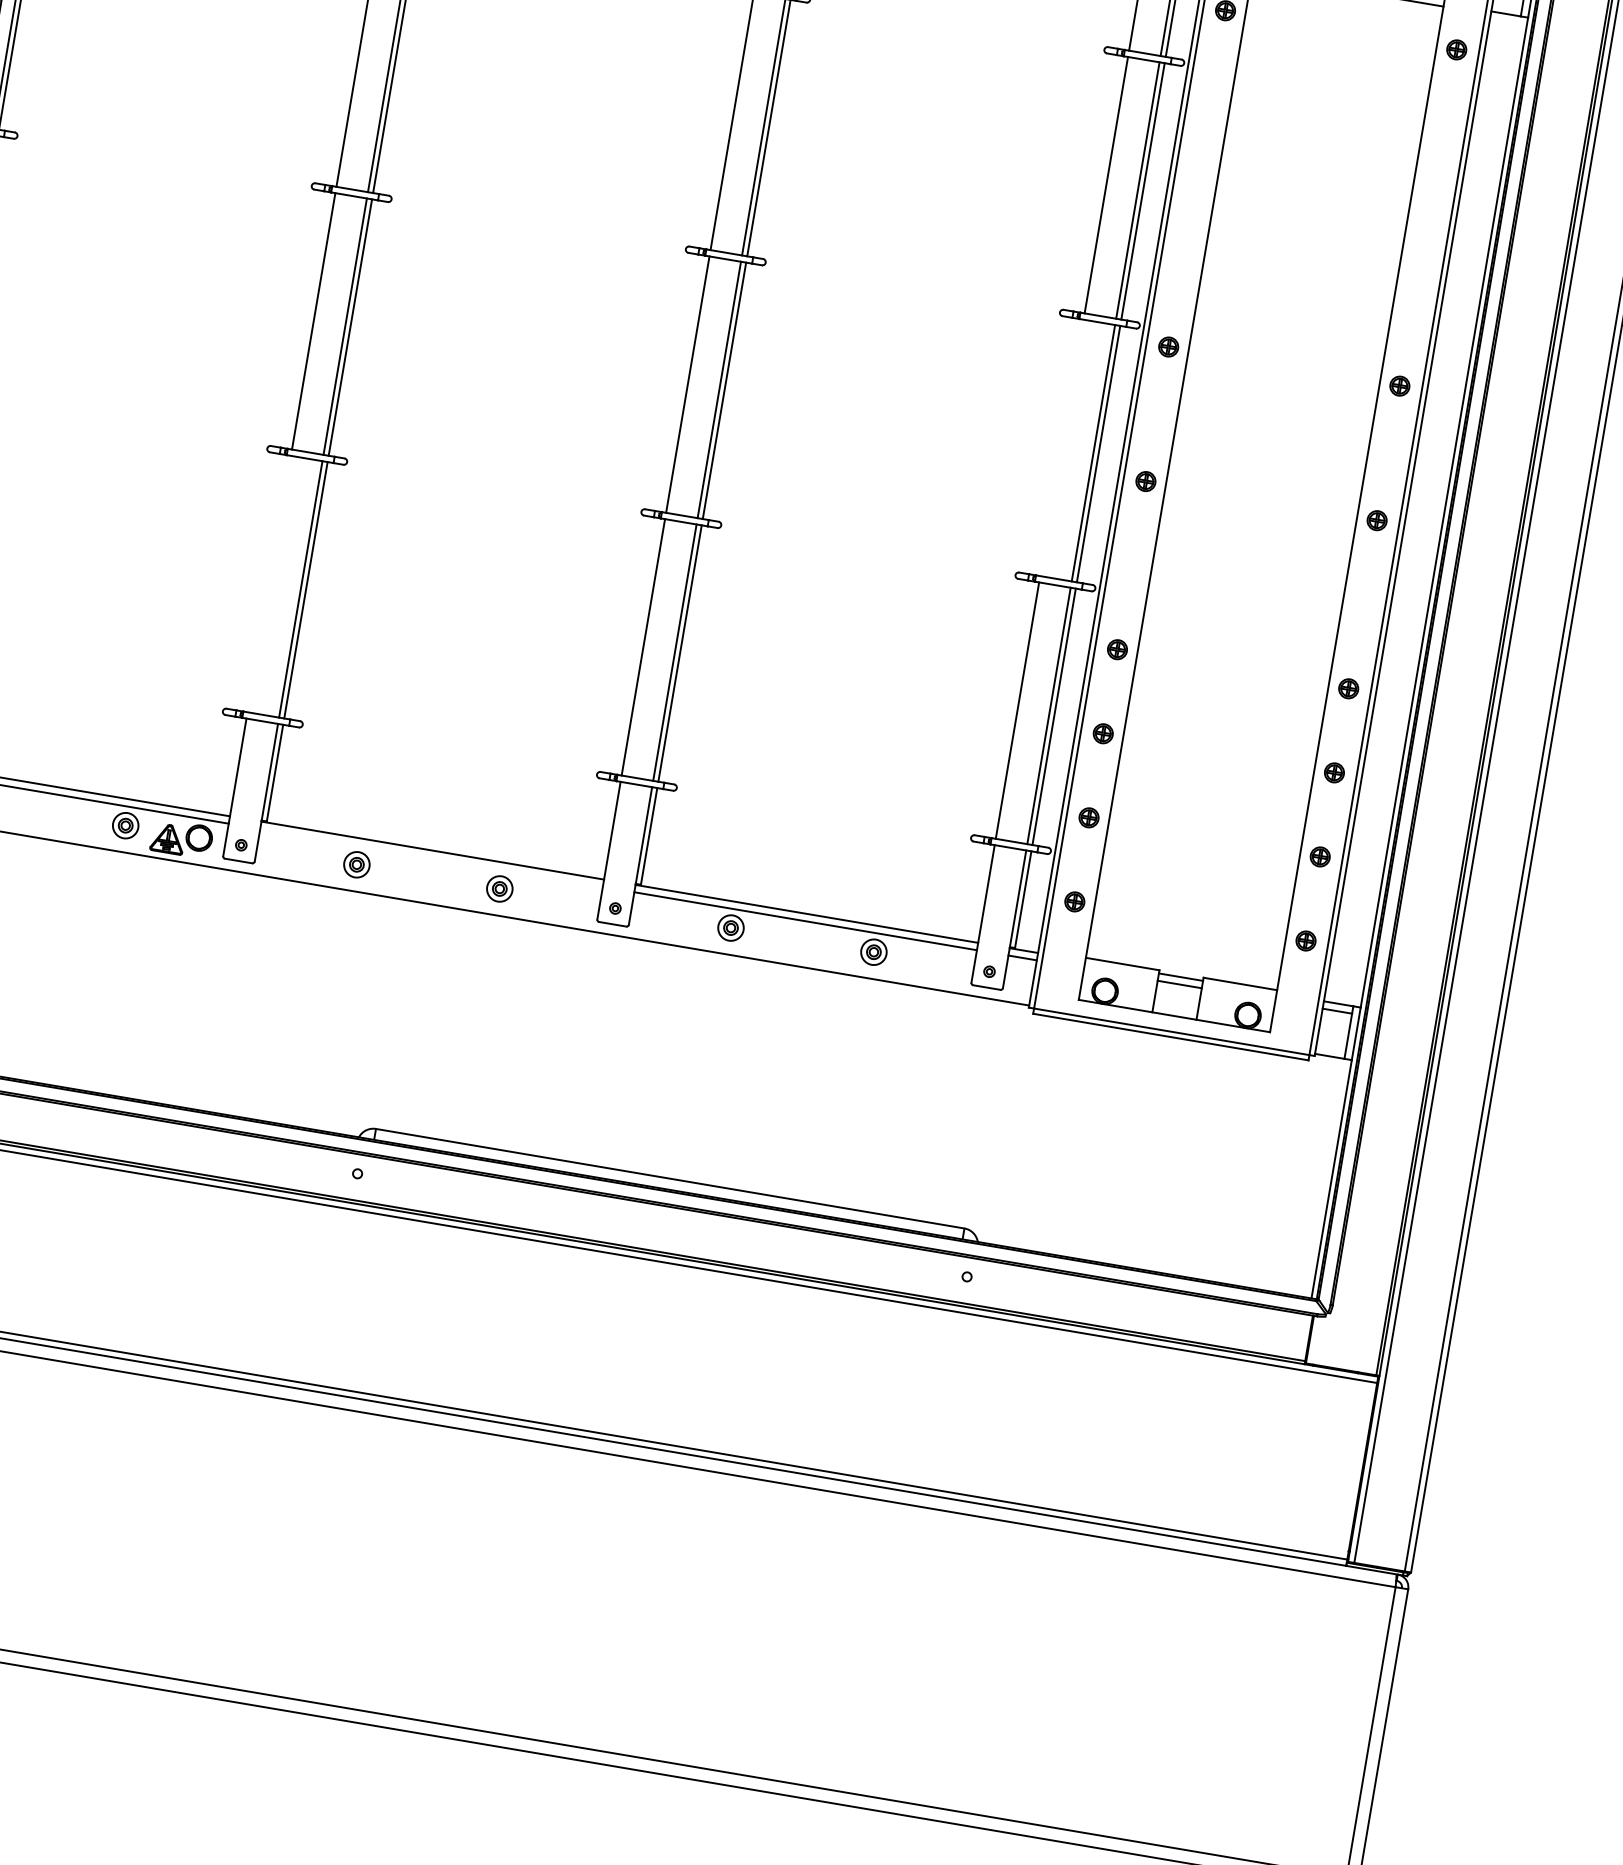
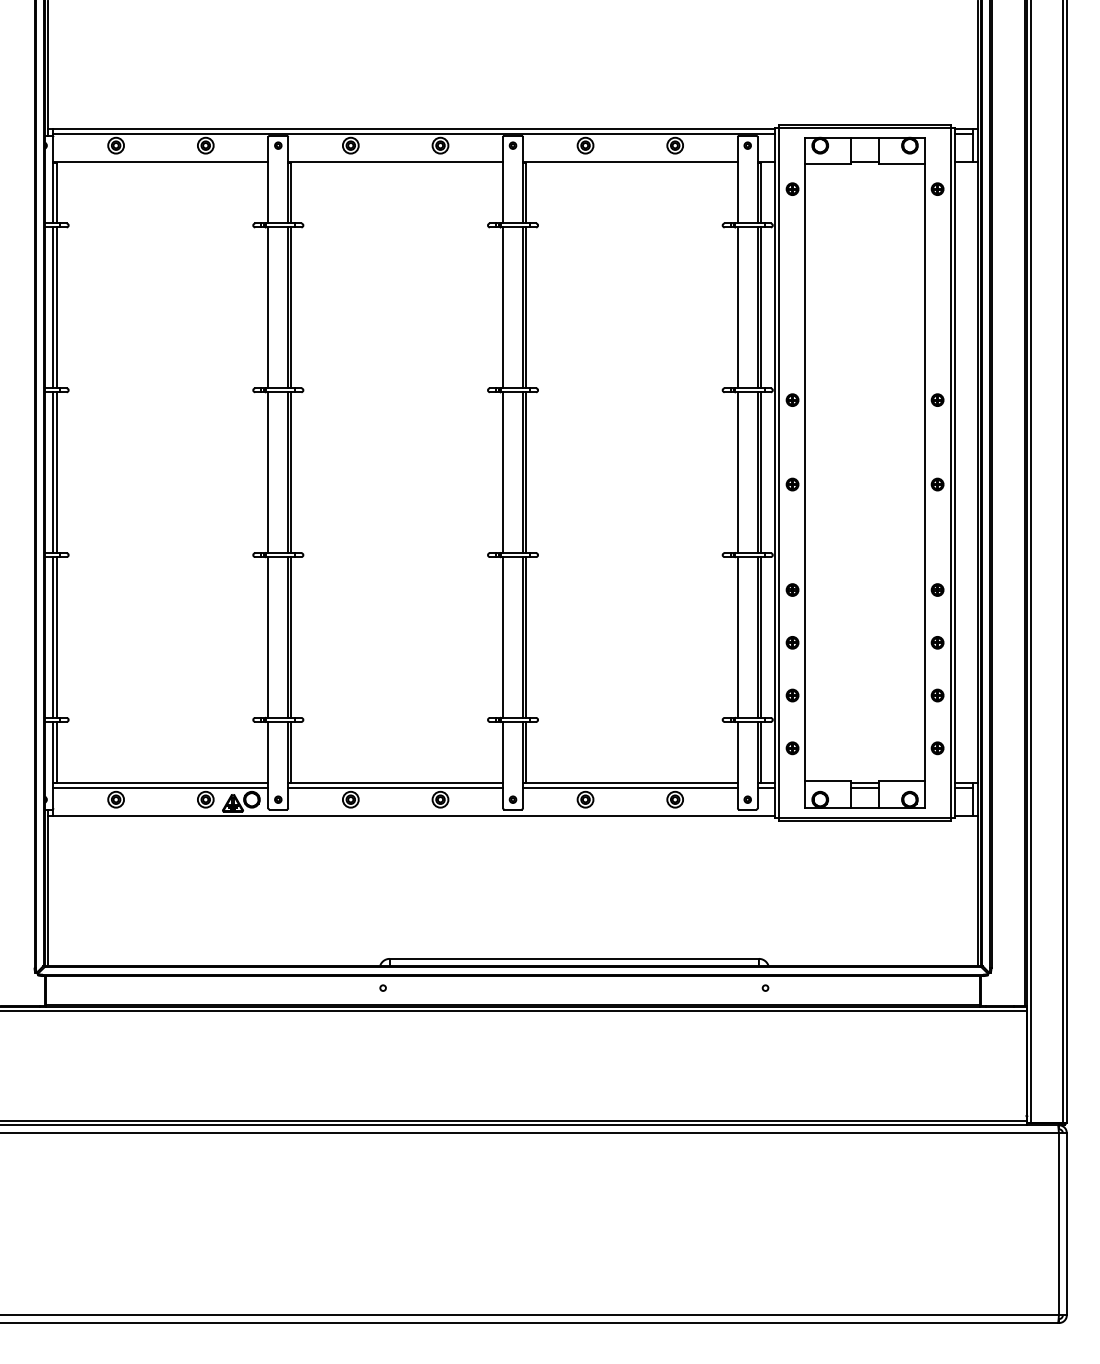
line: (1061, 447) -> (737, 472), added
line: (269, 584) -> (268, 637), added
line: (431, 857) -> (395, 787), added

